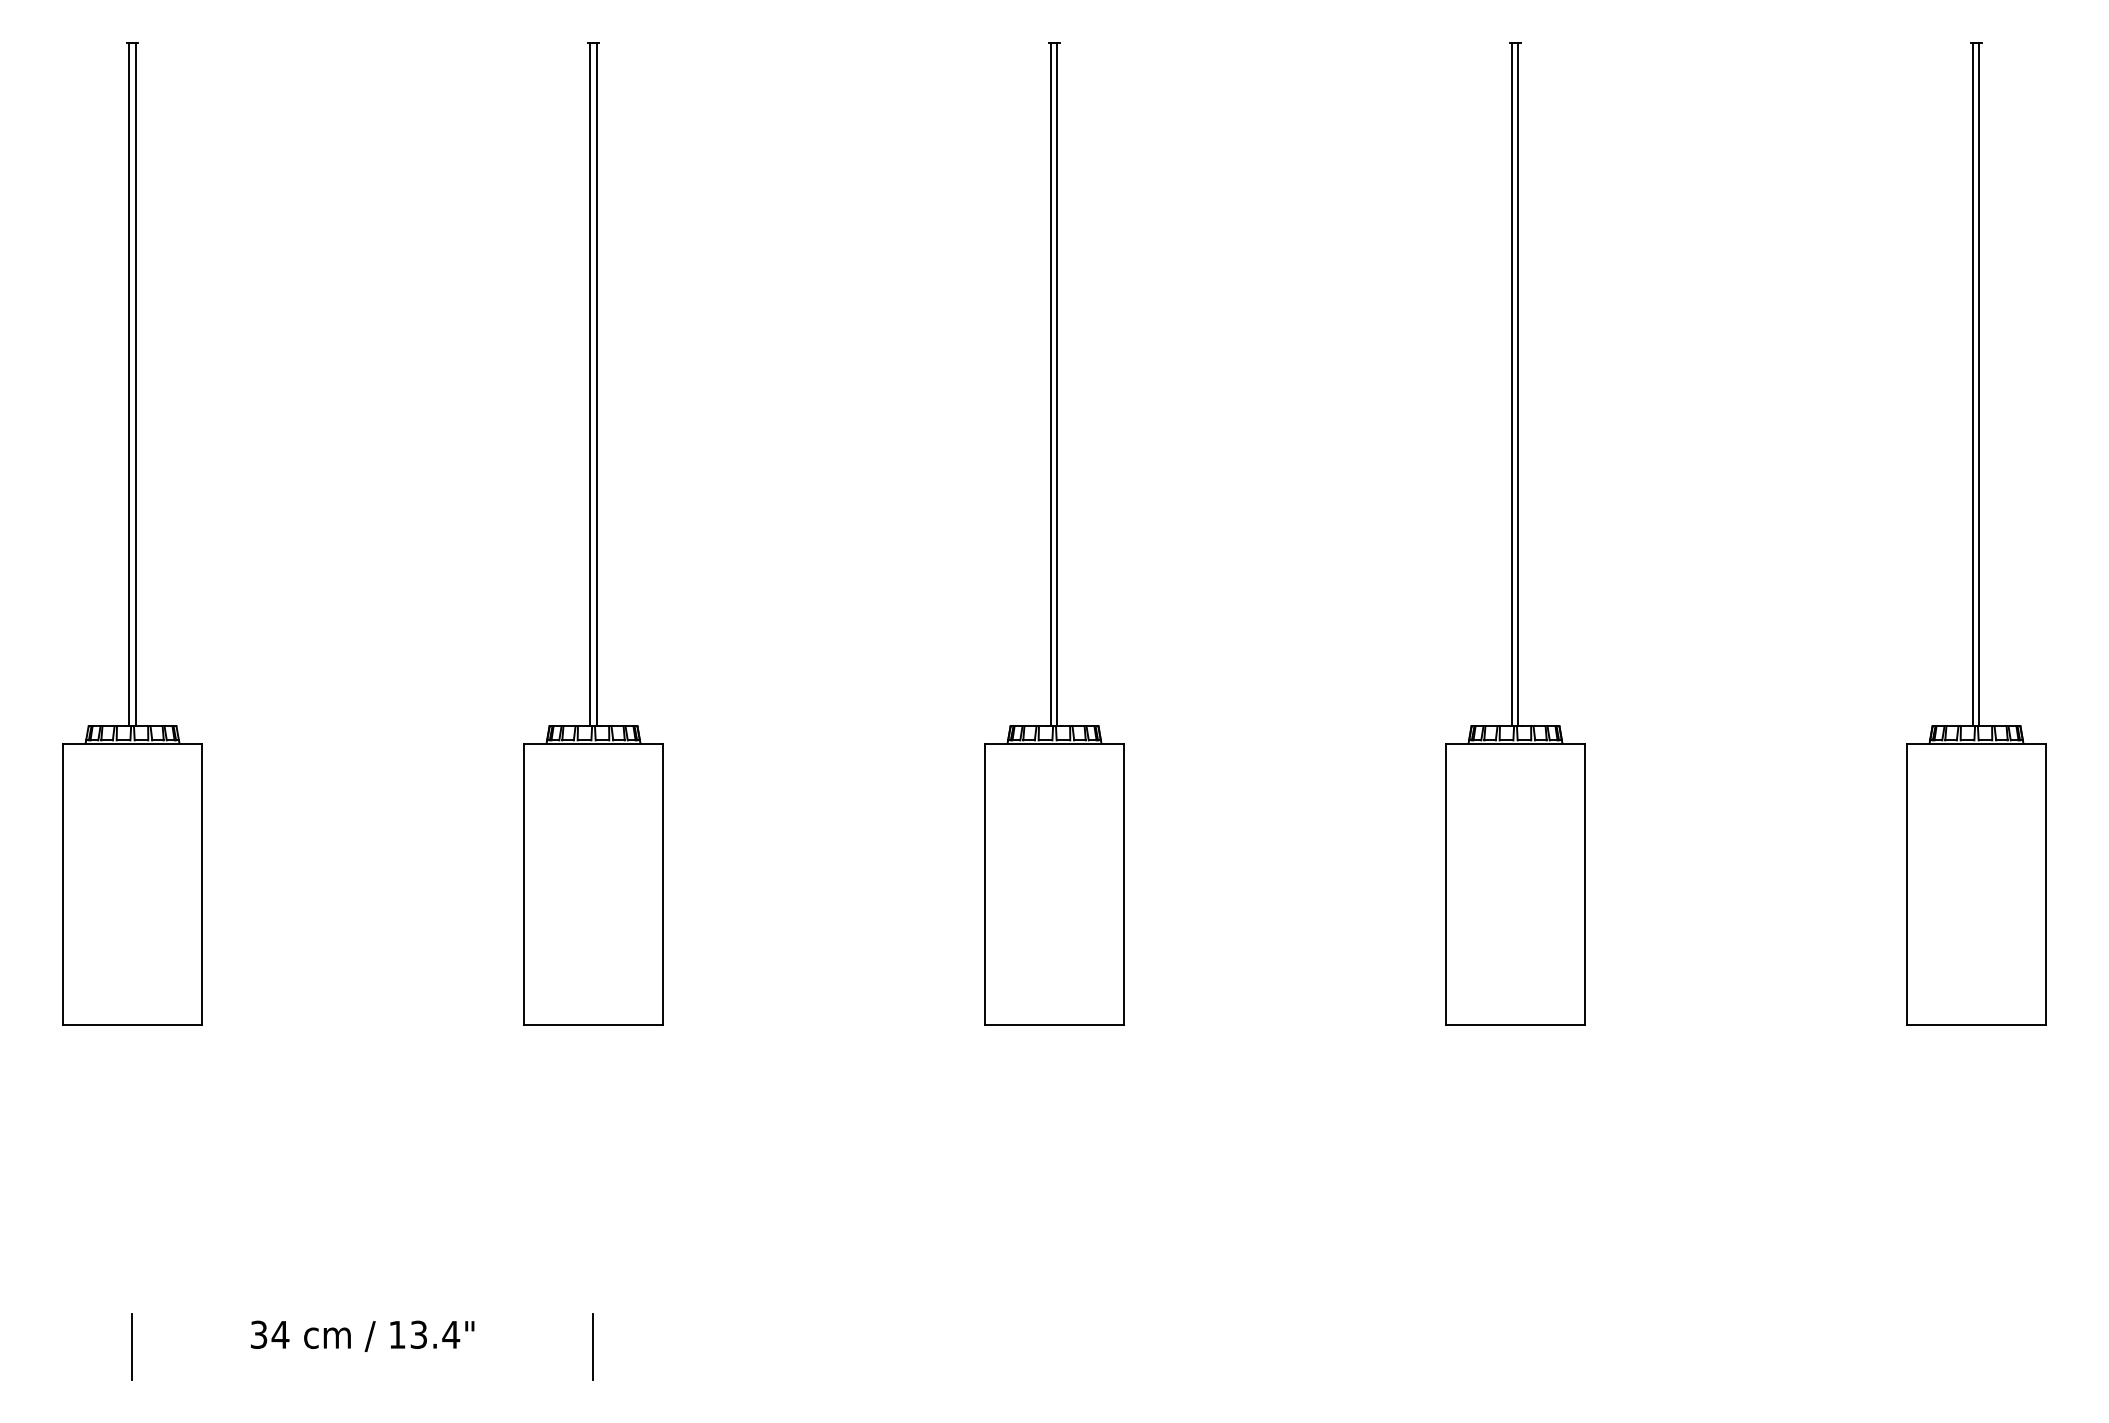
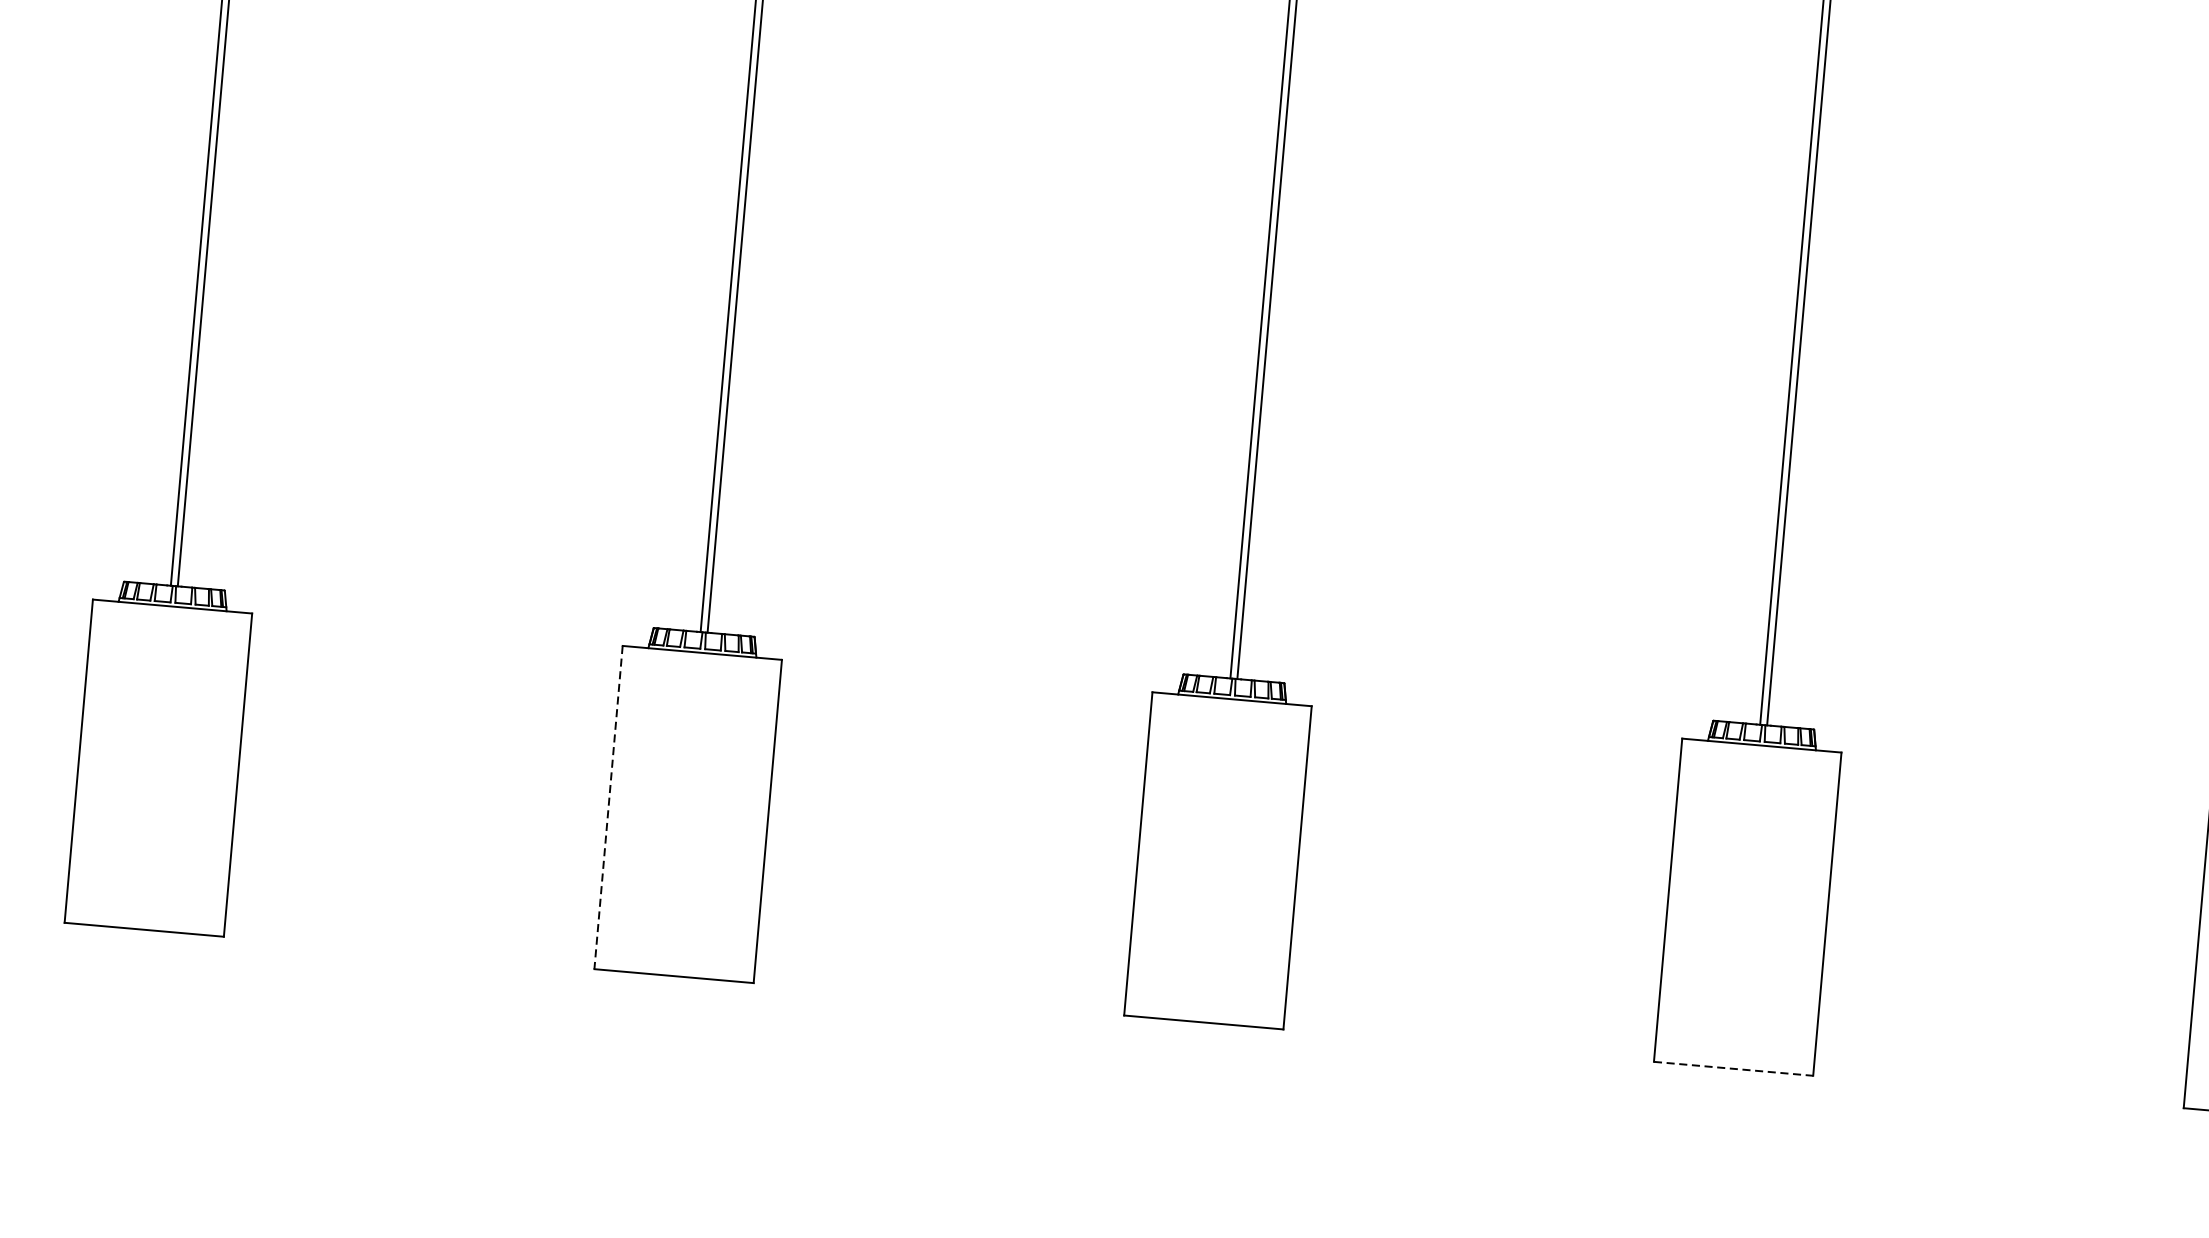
line: (524, 884) -> (608, 807), solid -> dashed
line: (1515, 1025) -> (1733, 1069), solid -> dashed

